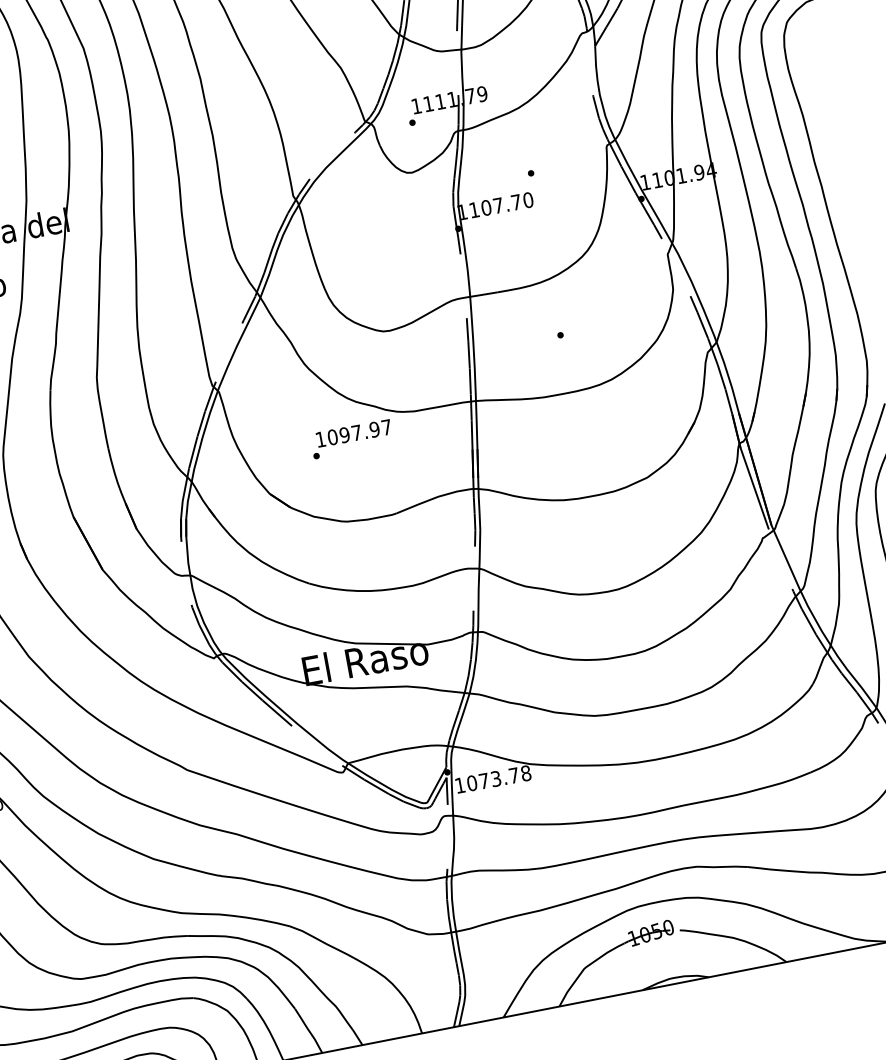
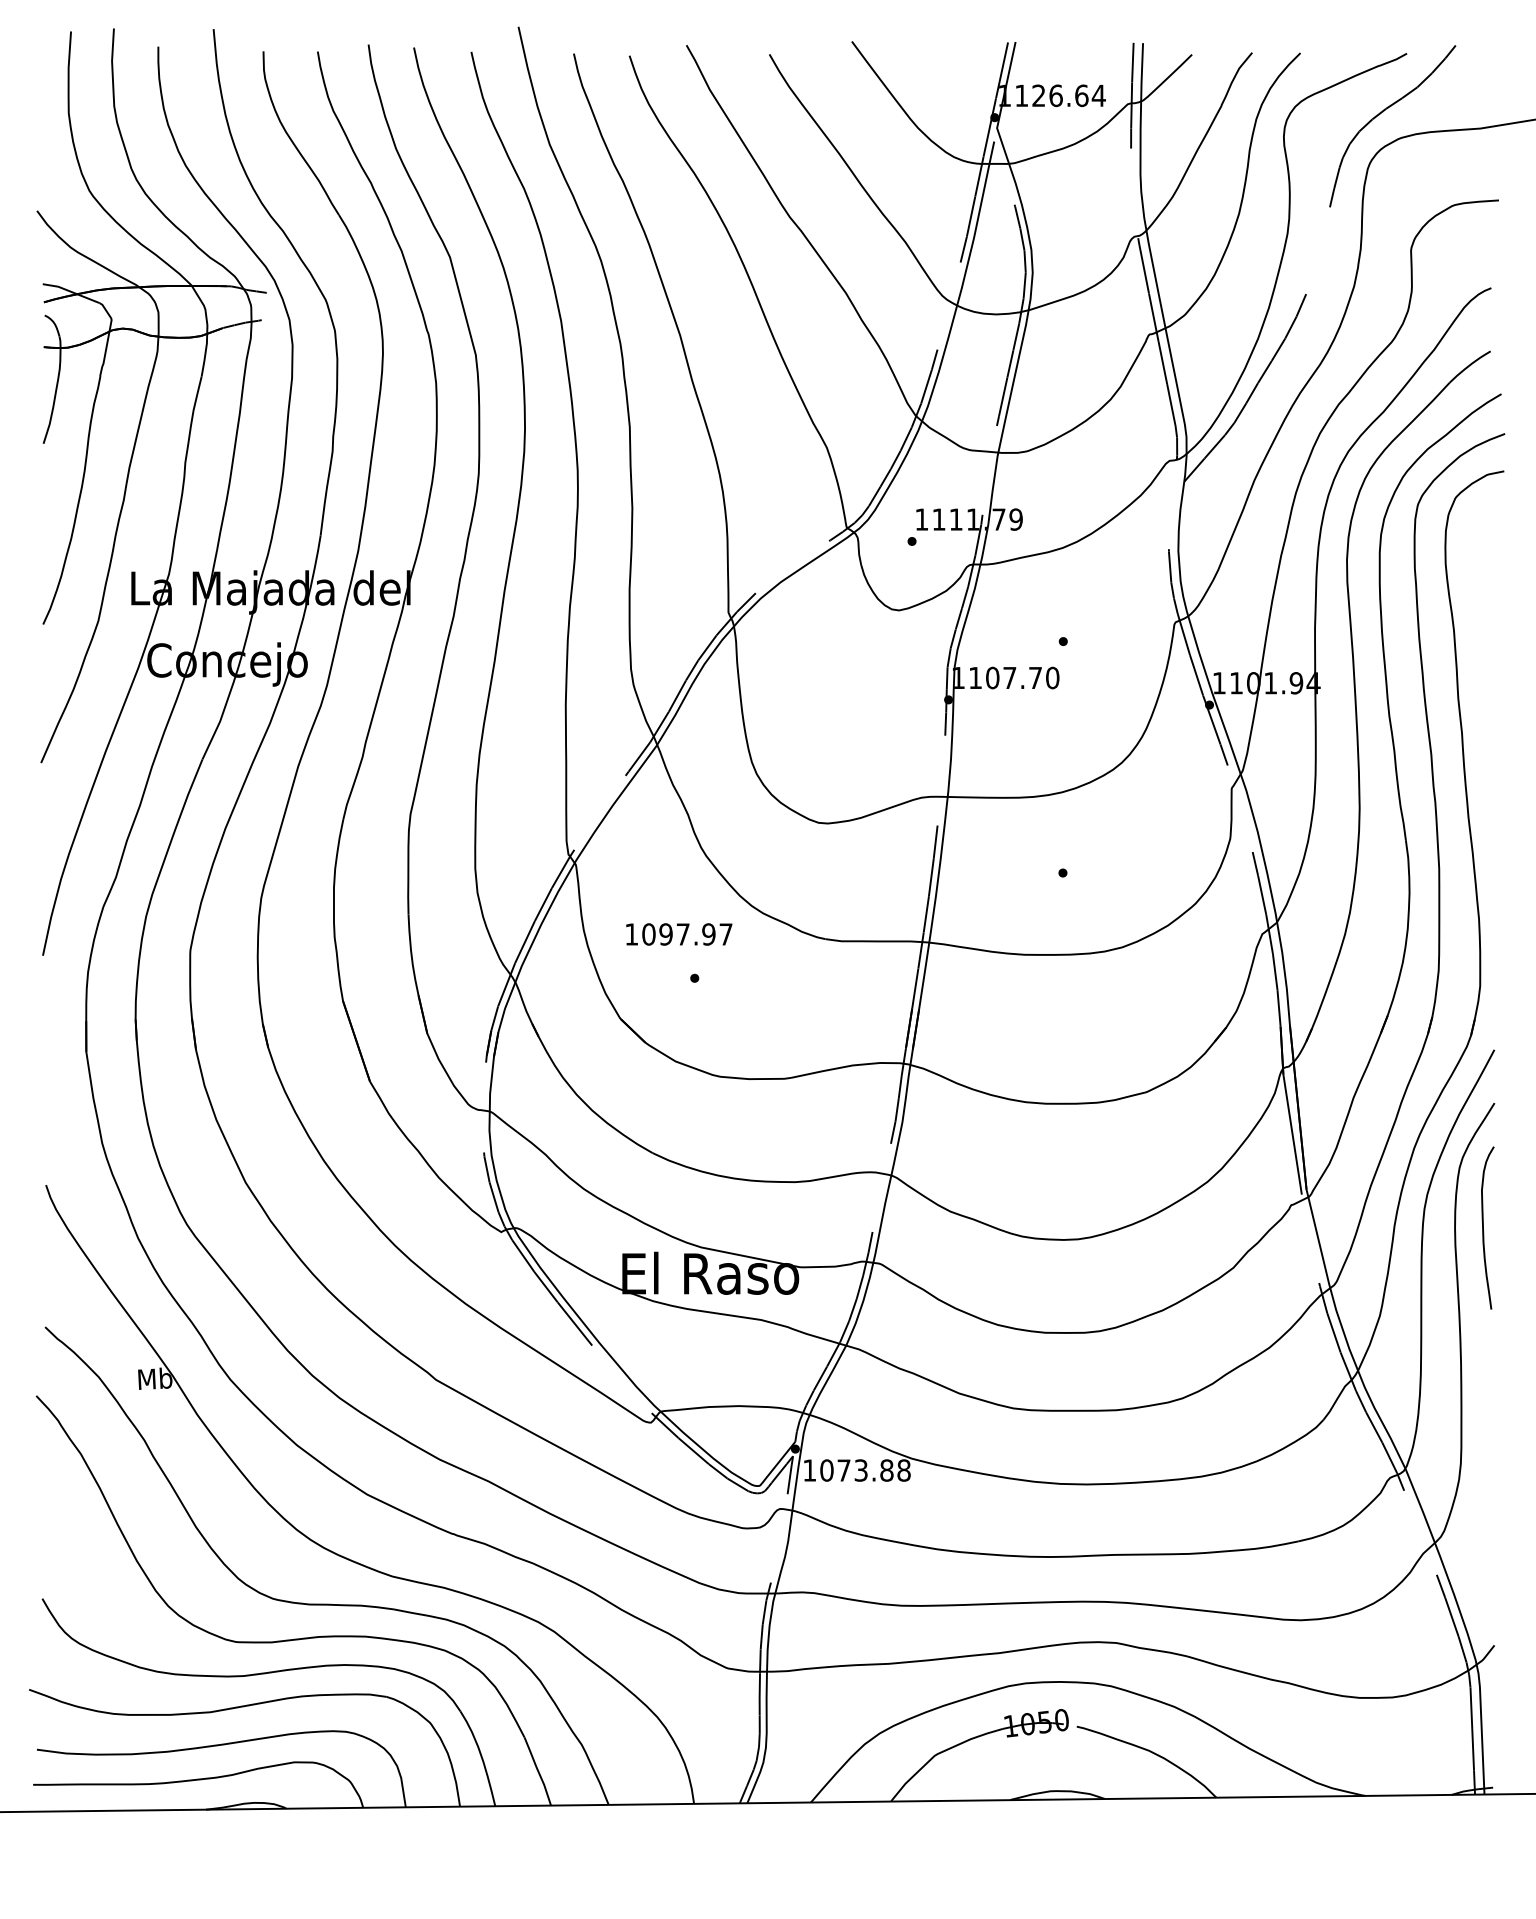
text: (354, 433) -> (679, 934), moved
text: (513, 775) -> (886, 1470), 1073.78 -> 1073.88

